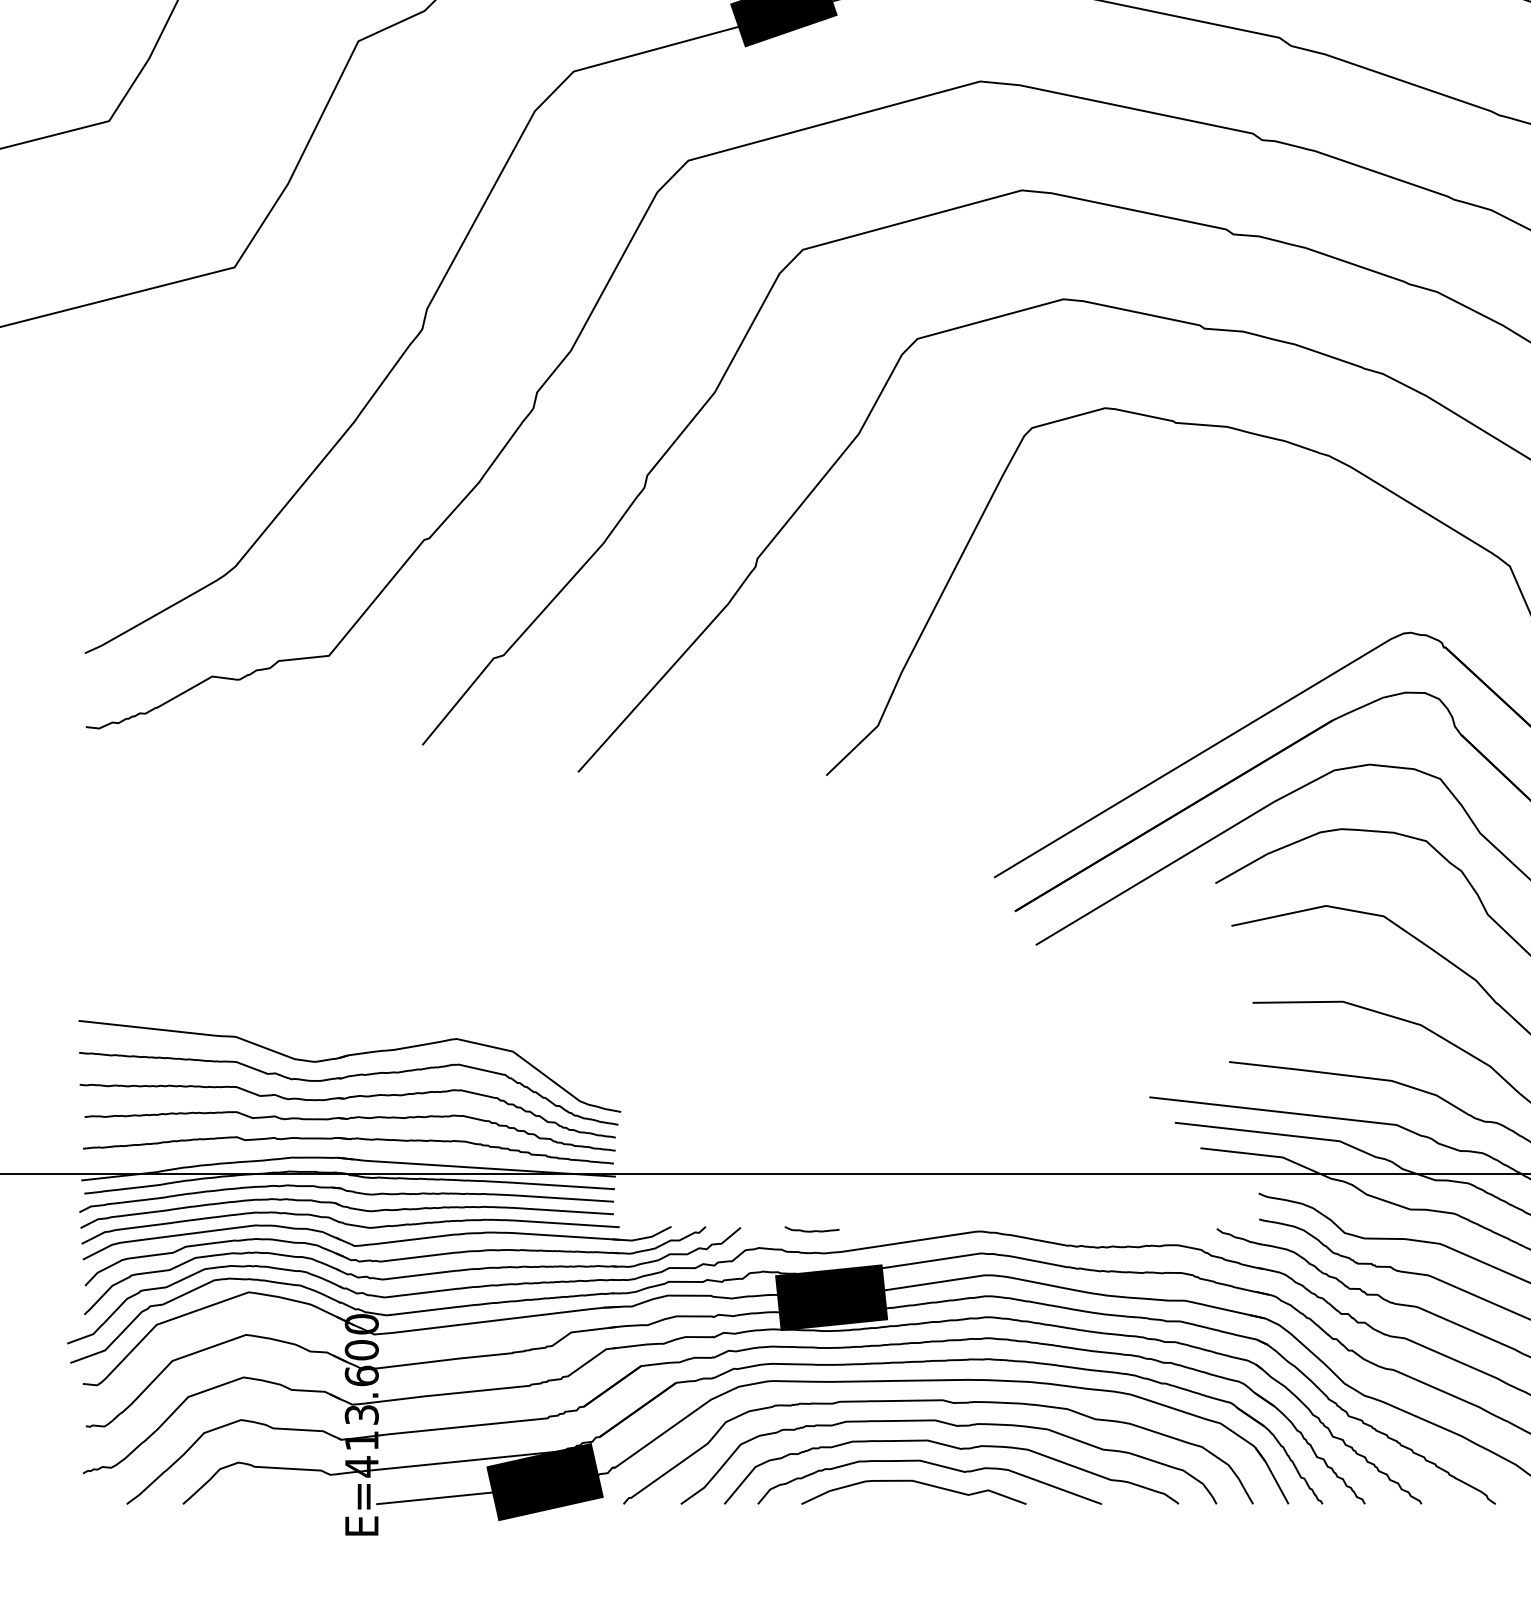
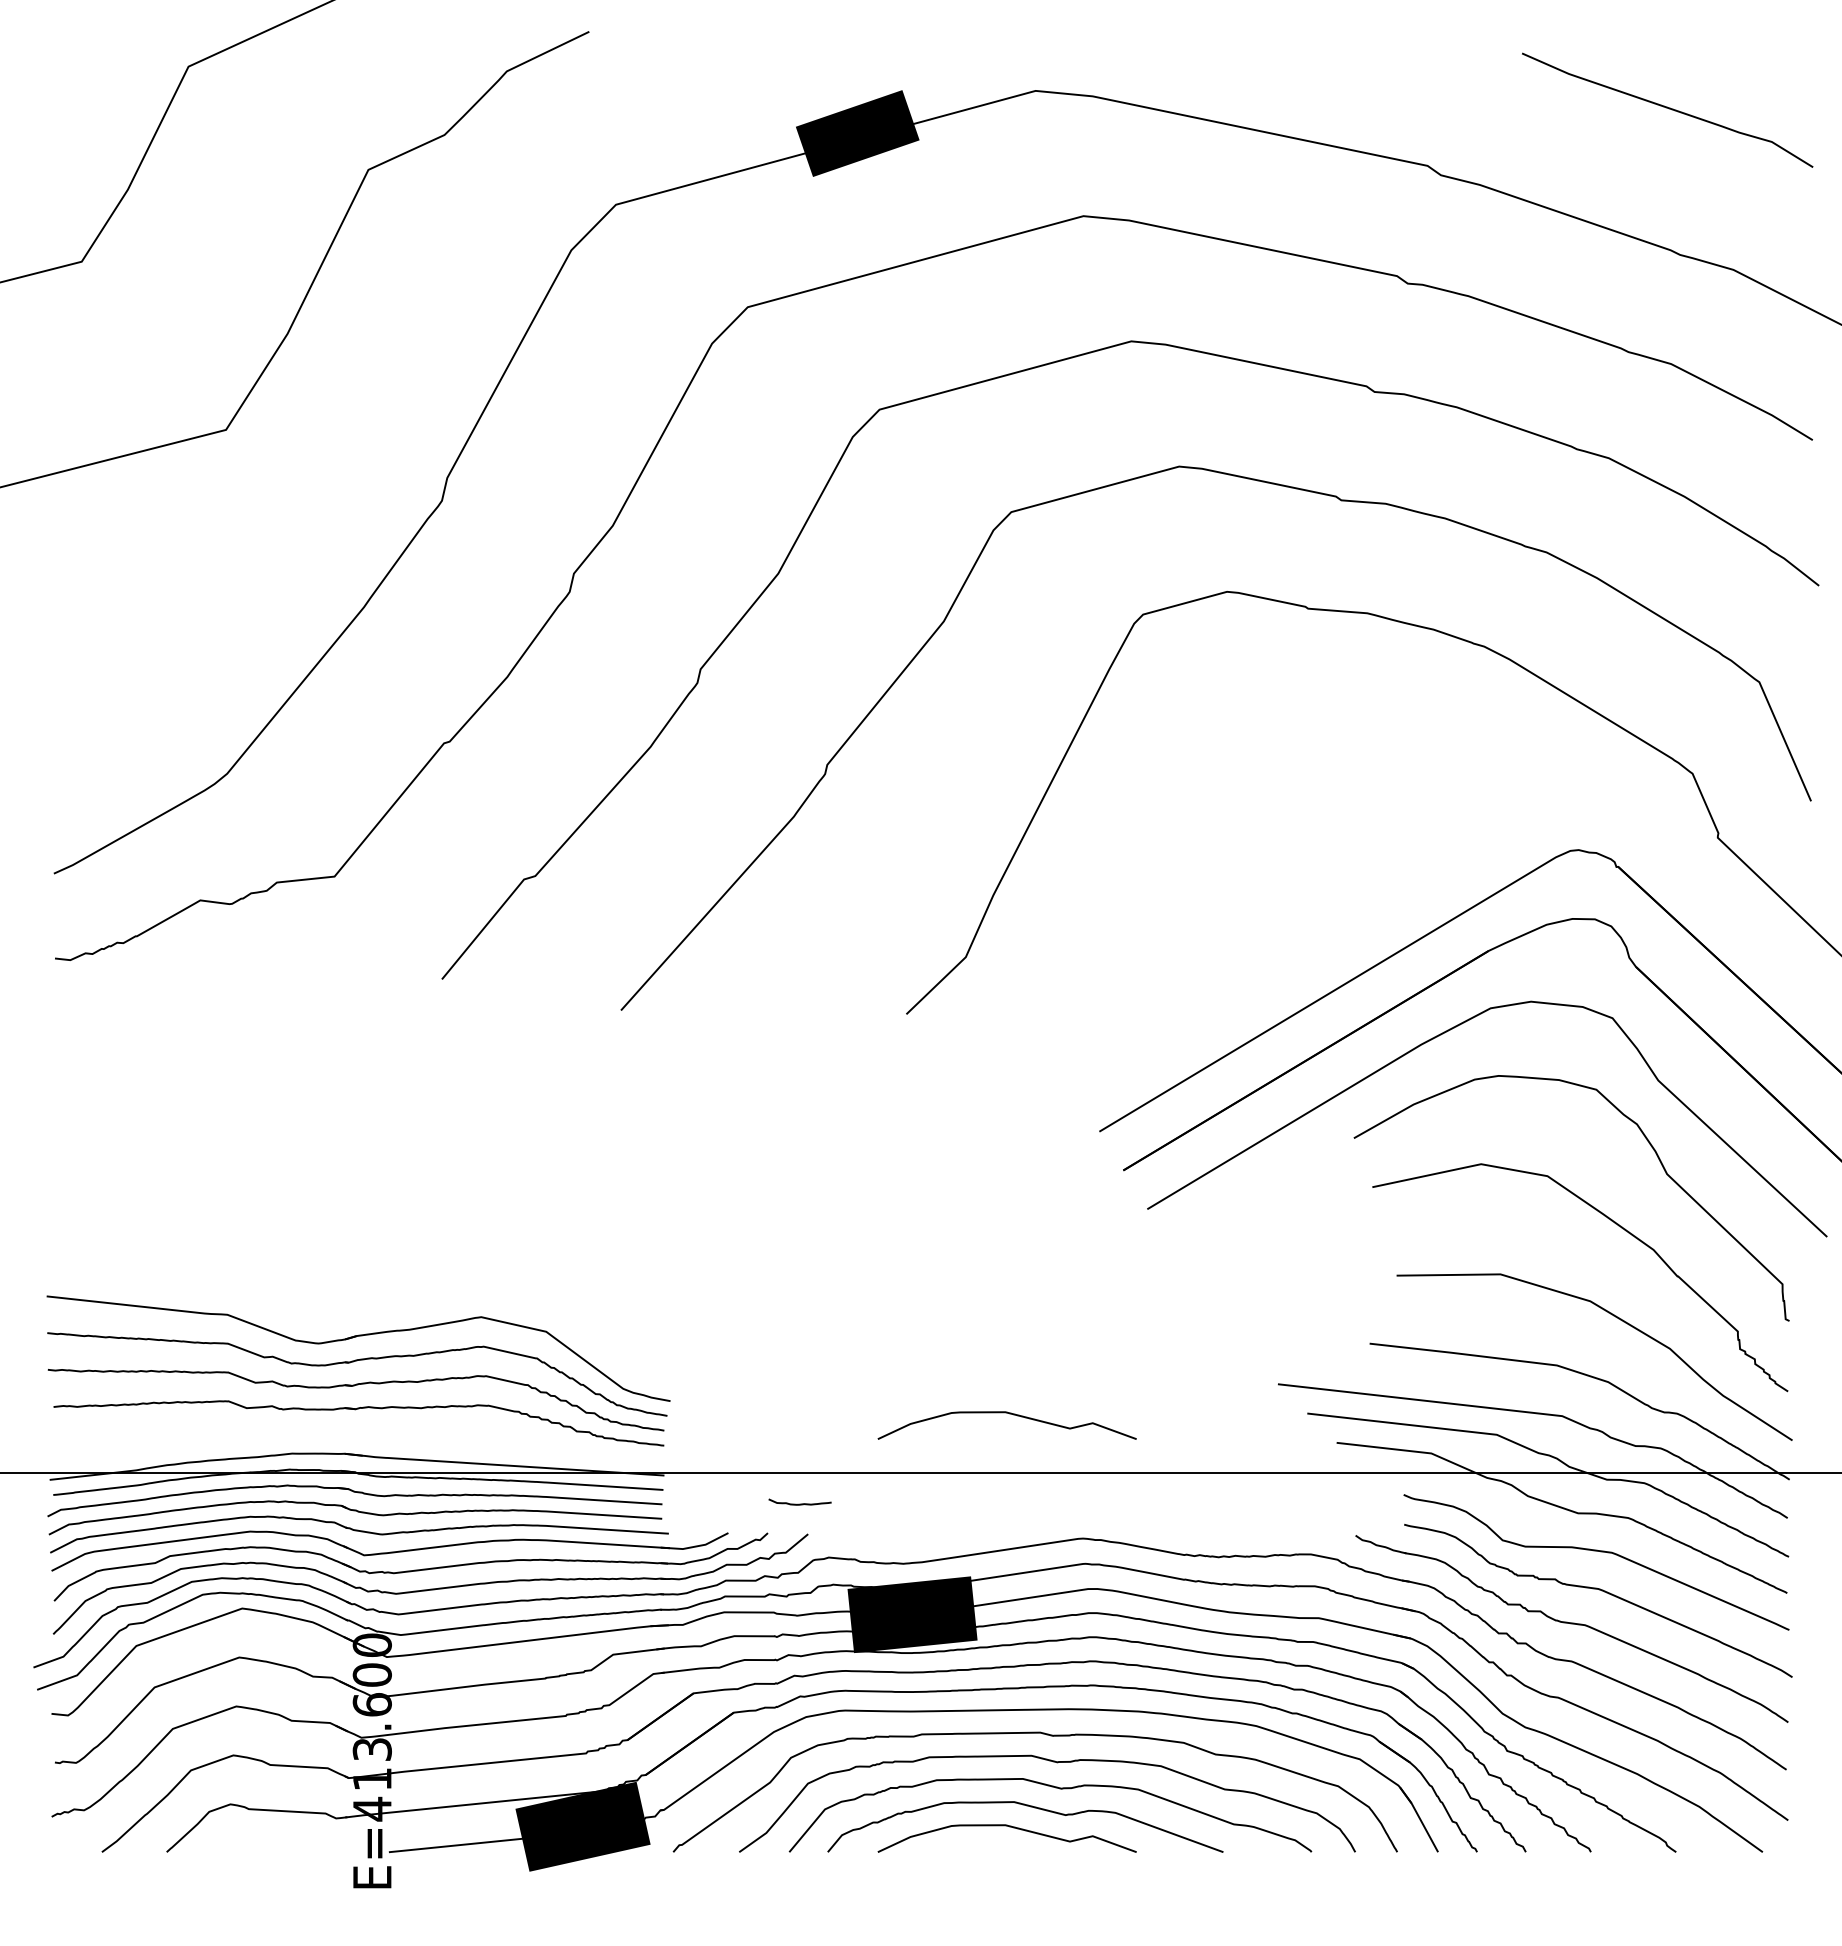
curve: (915, 1123) -> (1009, 1414), added
part: (348, 1140) -> (356, 1433), removed
curve: (811, 1230) -> (799, 1503), moved

